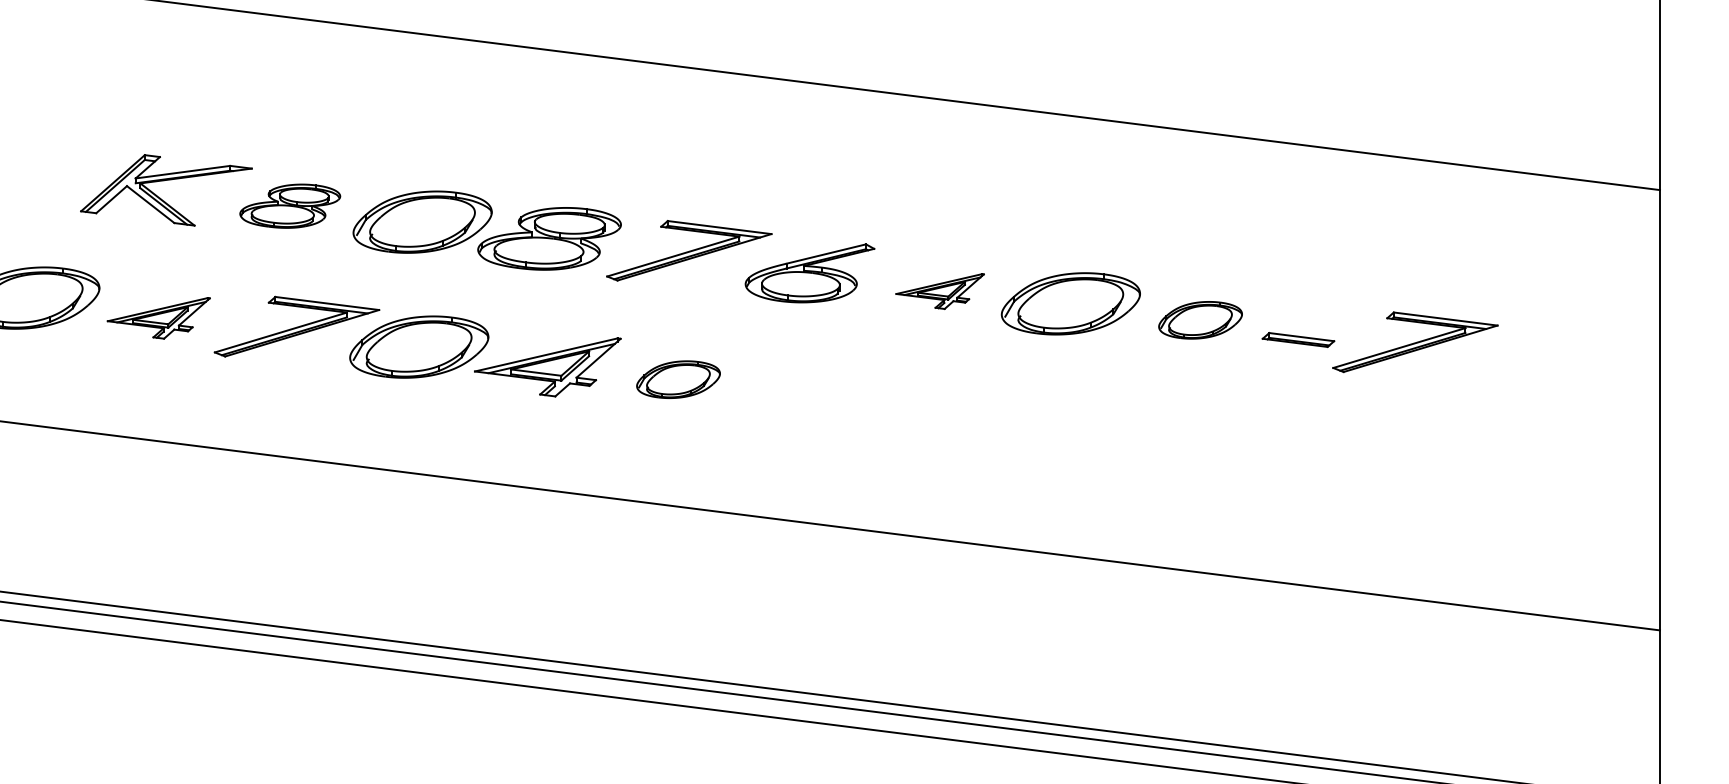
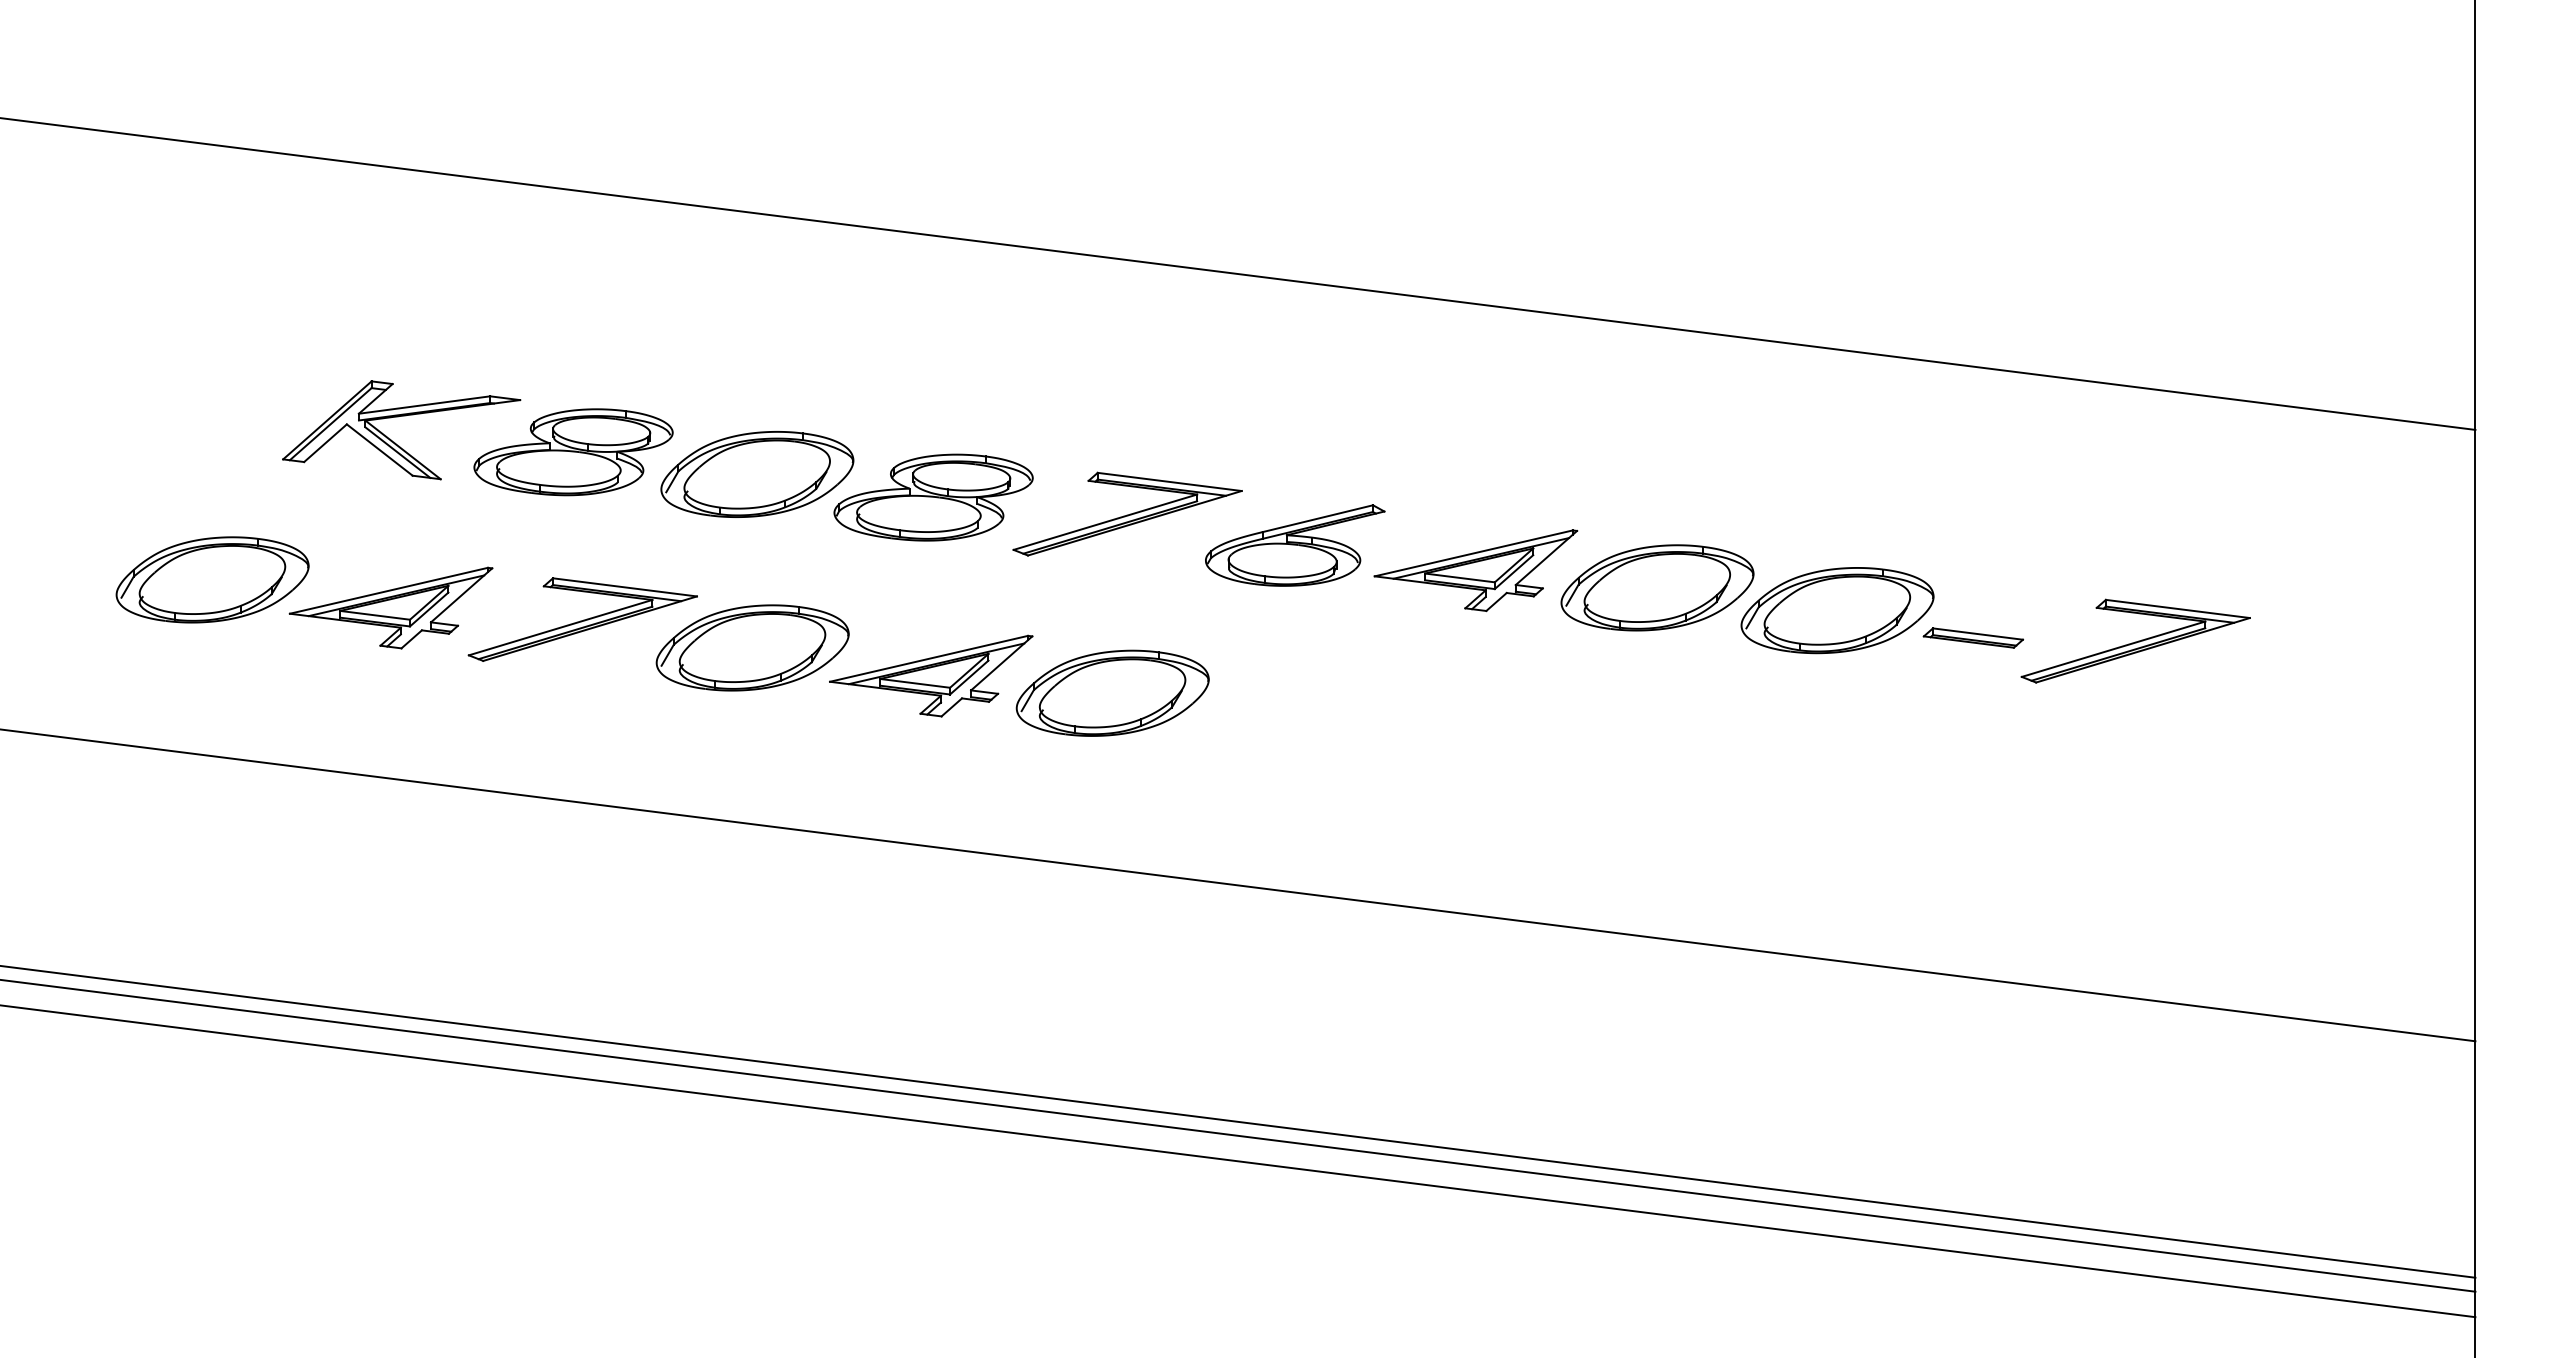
part: (290, 206) -> (573, 452), size x1.43
part: (939, 291) -> (1475, 570), size x1.67
part: (158, 317) -> (390, 607), size x1.43
part: (1200, 320) -> (1837, 610), size x1.67
part: (678, 379) -> (1112, 692), size x1.67

